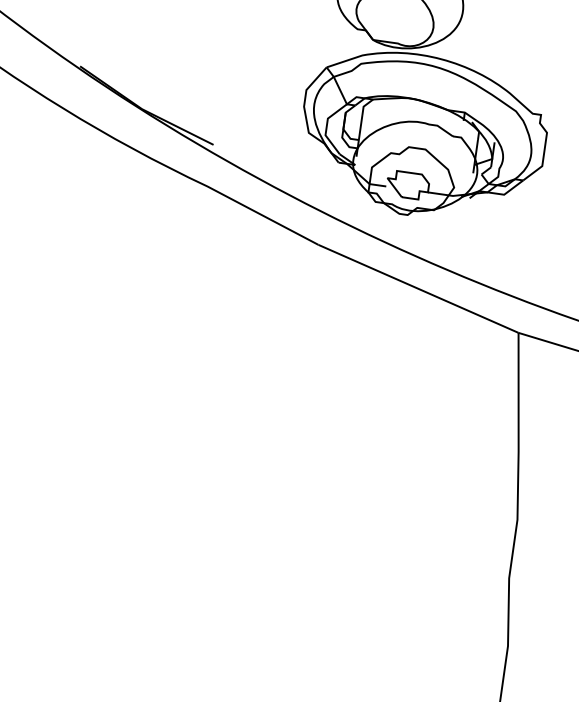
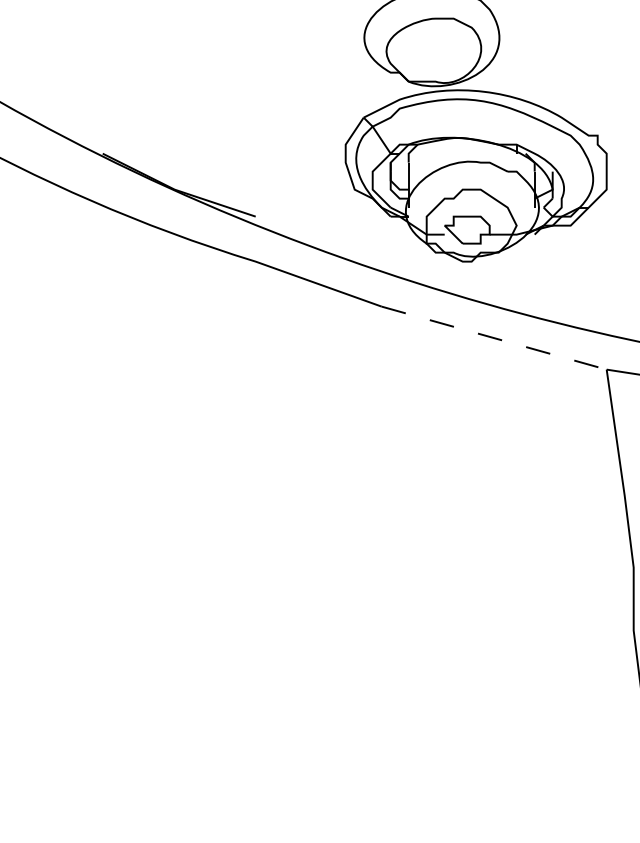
line: (418, 289) -> (494, 338), solid -> dashed

